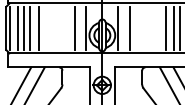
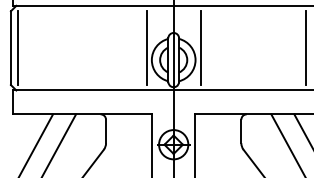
line: (17, 28) -> (29, 48), removed
line: (24, 28) -> (41, 48), removed
line: (30, 28) -> (51, 48), removed
line: (38, 28) -> (65, 48), removed
line: (74, 28) -> (126, 48), removed
line: (130, 28) -> (221, 48), removed
line: (165, 28) -> (280, 48), removed
line: (174, 28) -> (296, 48), removed

